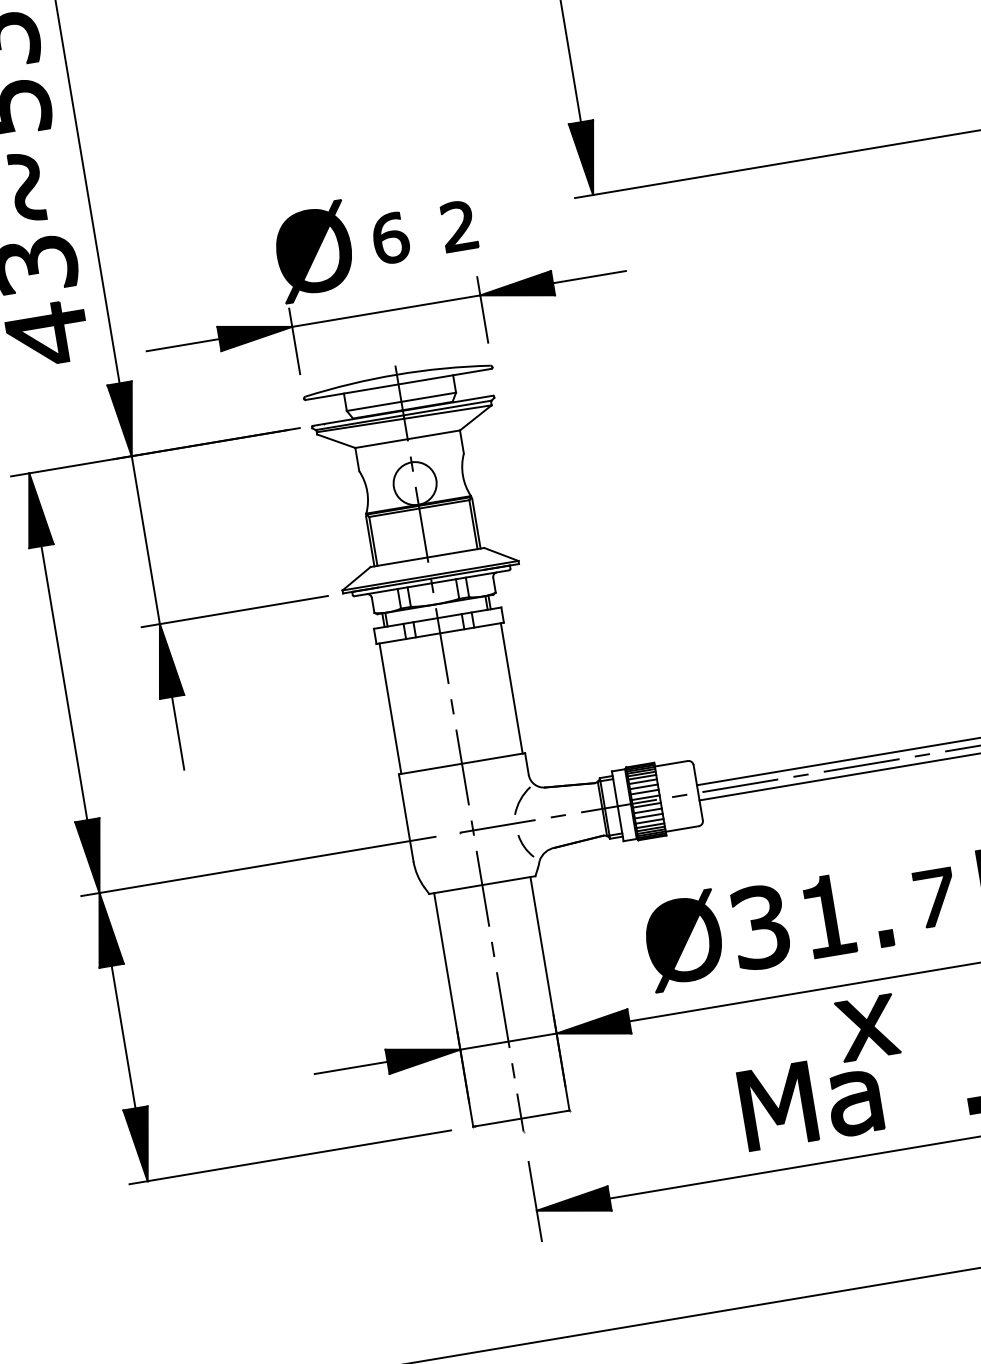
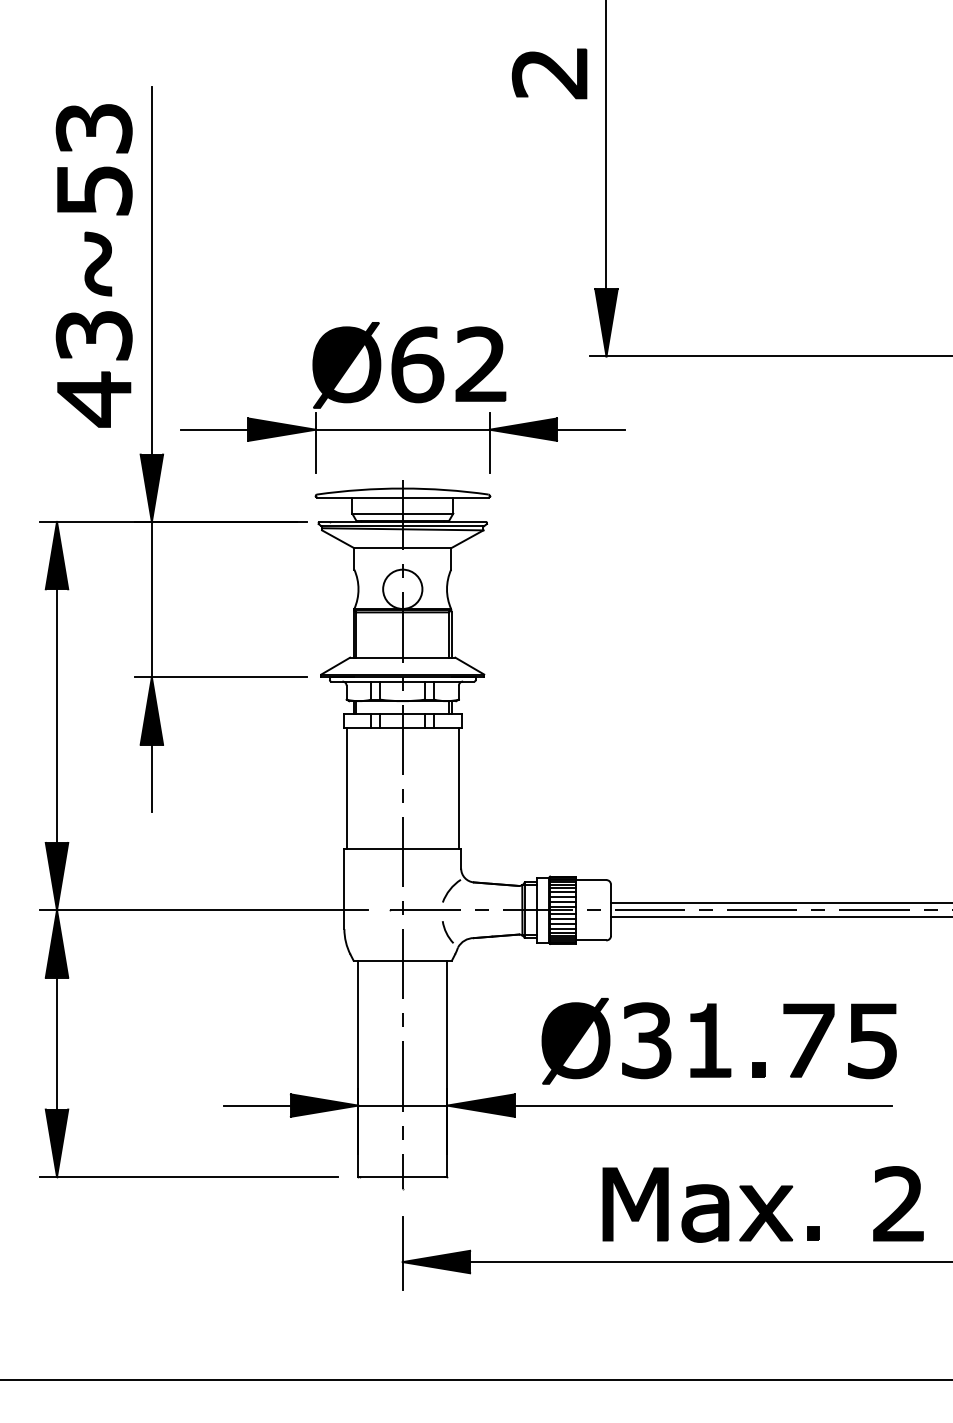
part: (458, 225) -> (480, 363), size x1.67
part: (390, 237) -> (417, 364), size x1.67
part: (935, 897) -> (808, 1040), size x1.43
part: (868, 1027) -> (766, 1213), moved

